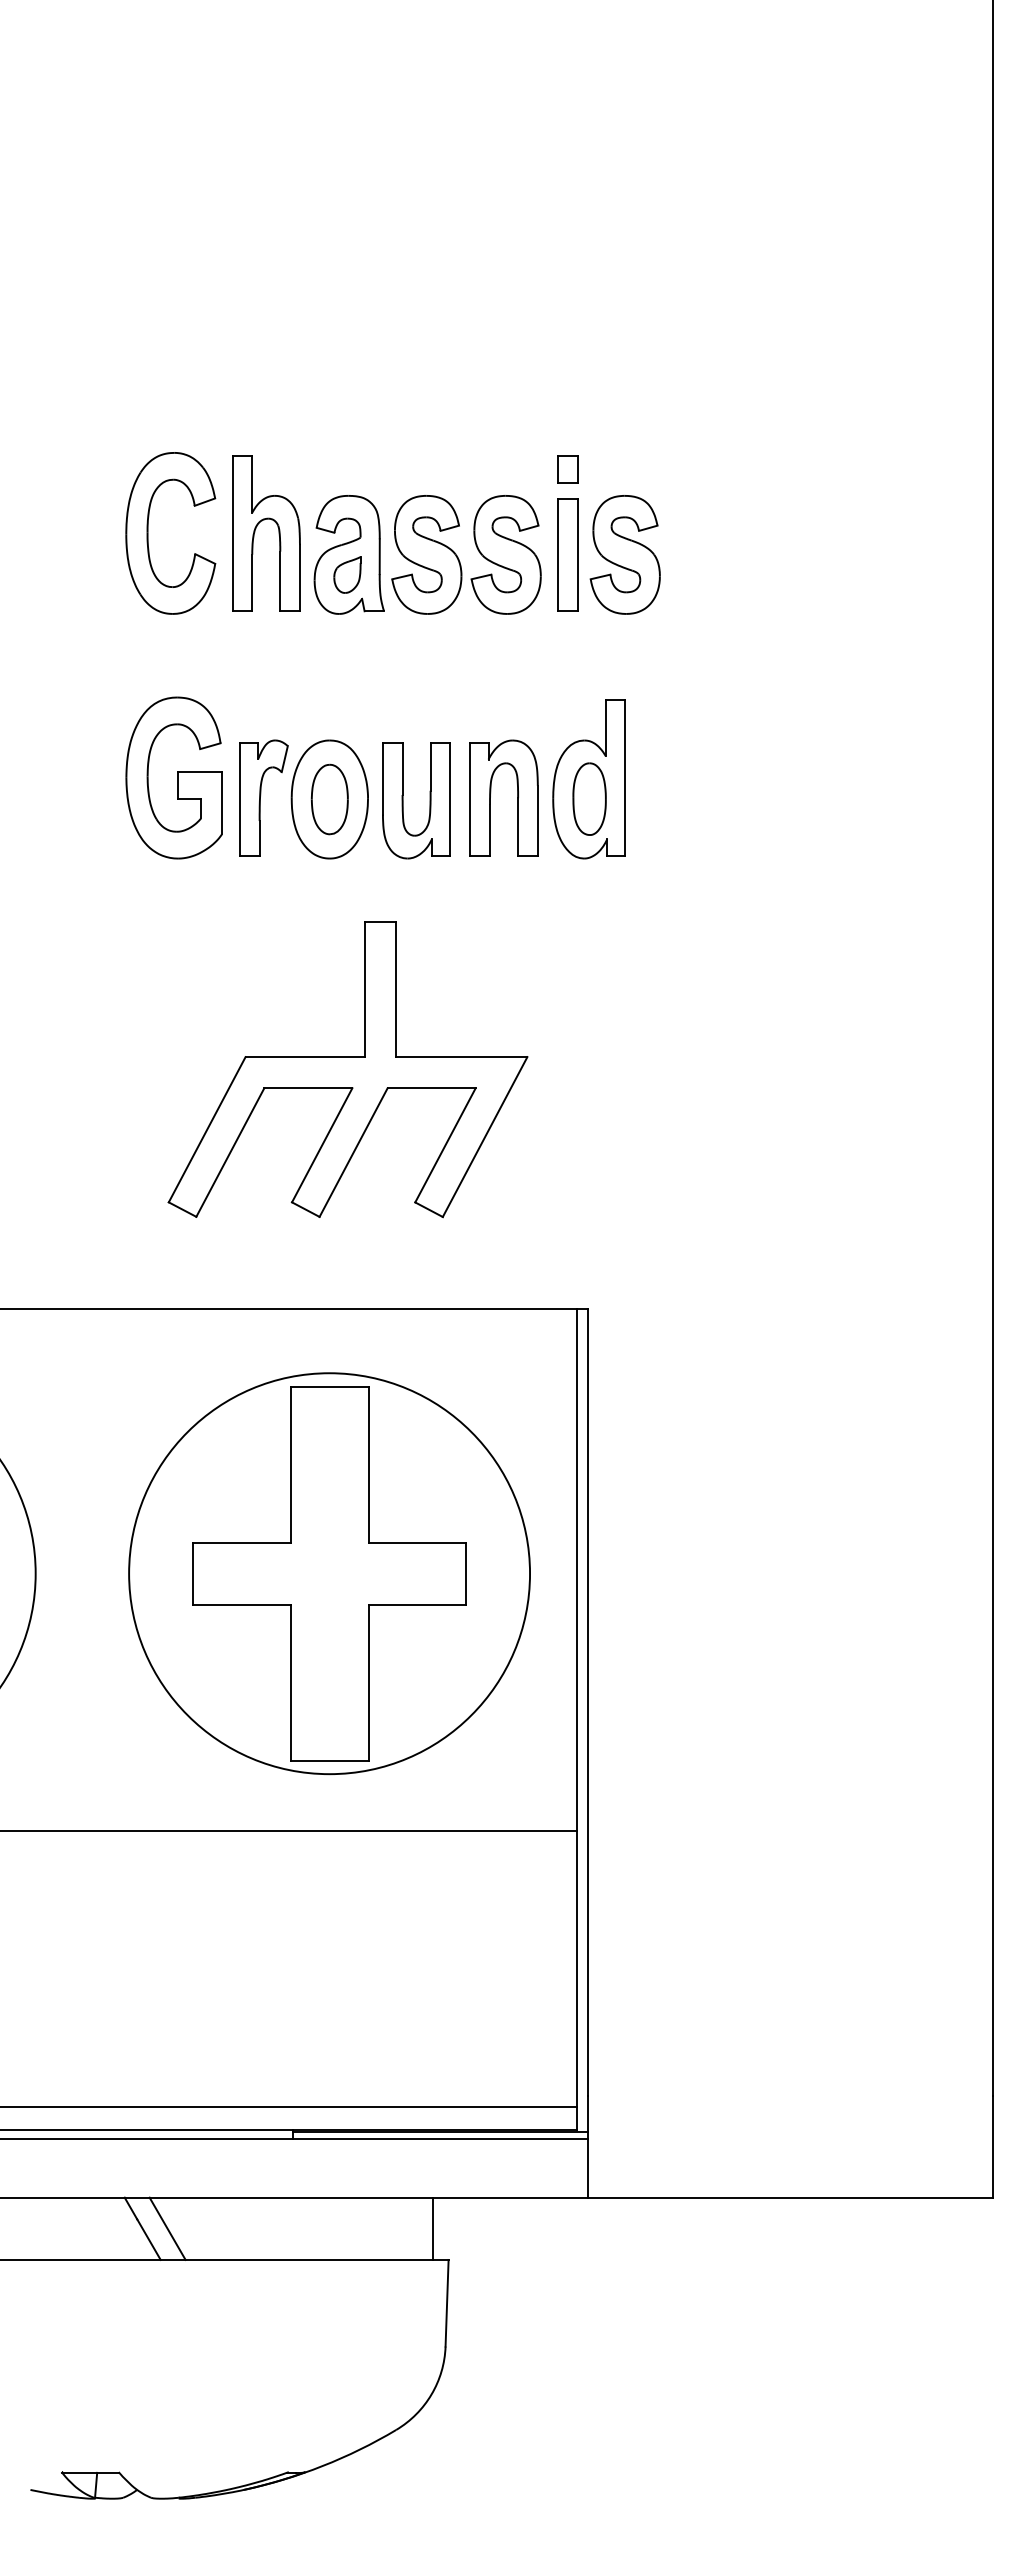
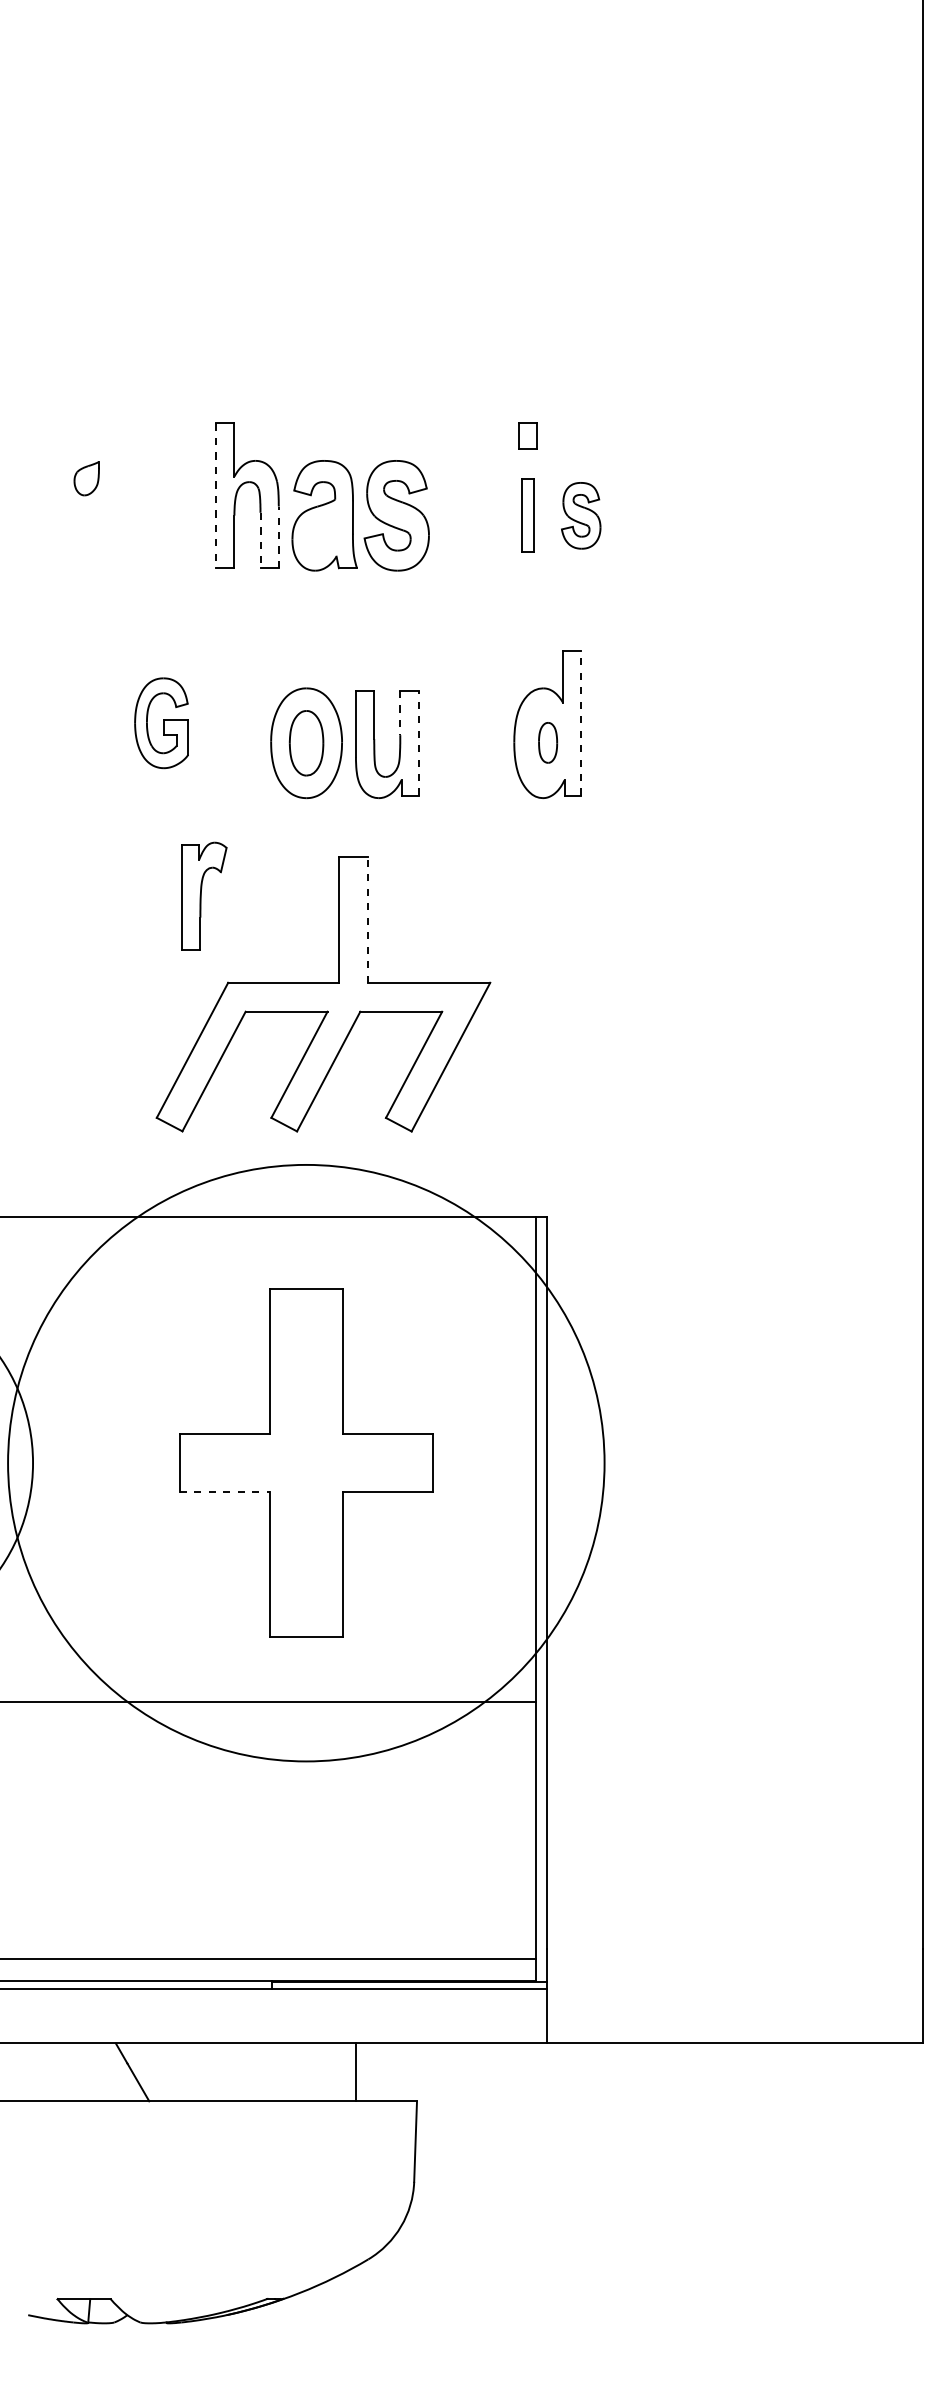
part: (148, 533) -> (137, 495), removed
line: (232, 533) -> (216, 495), solid -> dashed
part: (505, 554) -> (469, 515), removed
part: (567, 554) -> (527, 515), size x0.7
part: (624, 554) -> (580, 515), size x0.6
part: (347, 574) -> (86, 478), moved
line: (299, 577) -> (278, 536), solid -> dashed
line: (280, 581) -> (260, 540), solid -> dashed
line: (430, 766) -> (400, 712), solid -> dashed
part: (173, 777) -> (161, 722), size x0.6
line: (625, 778) -> (581, 723), solid -> dashed
part: (491, 793) -> (456, 737), removed
part: (263, 797) -> (203, 895), moved
part: (589, 798) -> (548, 742), size x0.6
line: (450, 799) -> (418, 743), solid -> dashed
line: (396, 989) -> (368, 919), solid -> dashed
circle: (329, 1573) -> (306, 1462), size x1.6
line: (241, 1604) -> (224, 1491), solid -> dashed
line: (167, 2228) -> (155, 2072), removed
line: (433, 2228) -> (356, 2072), moved

